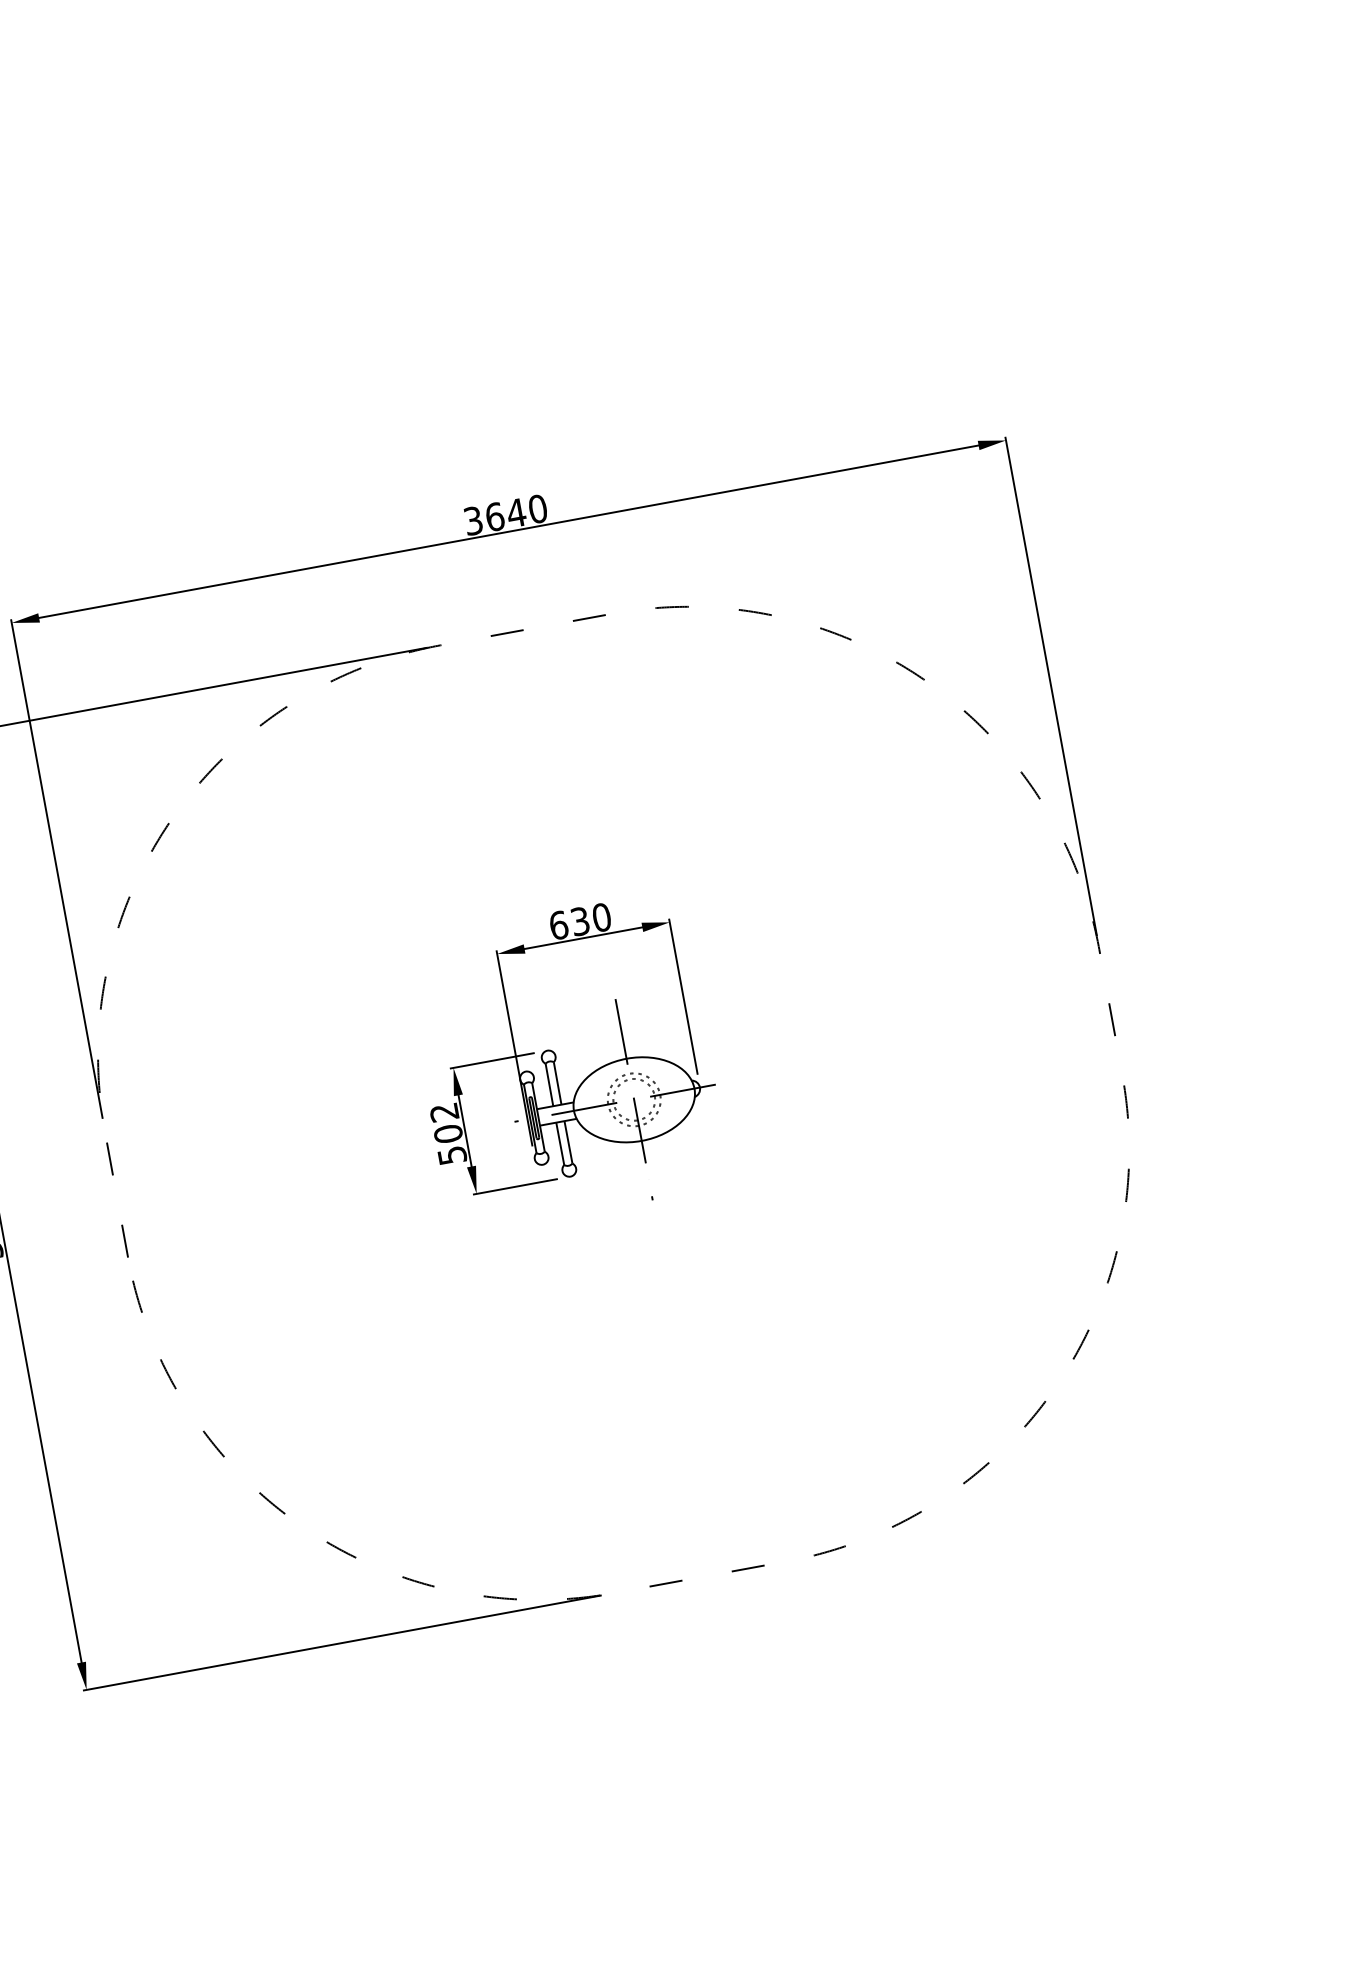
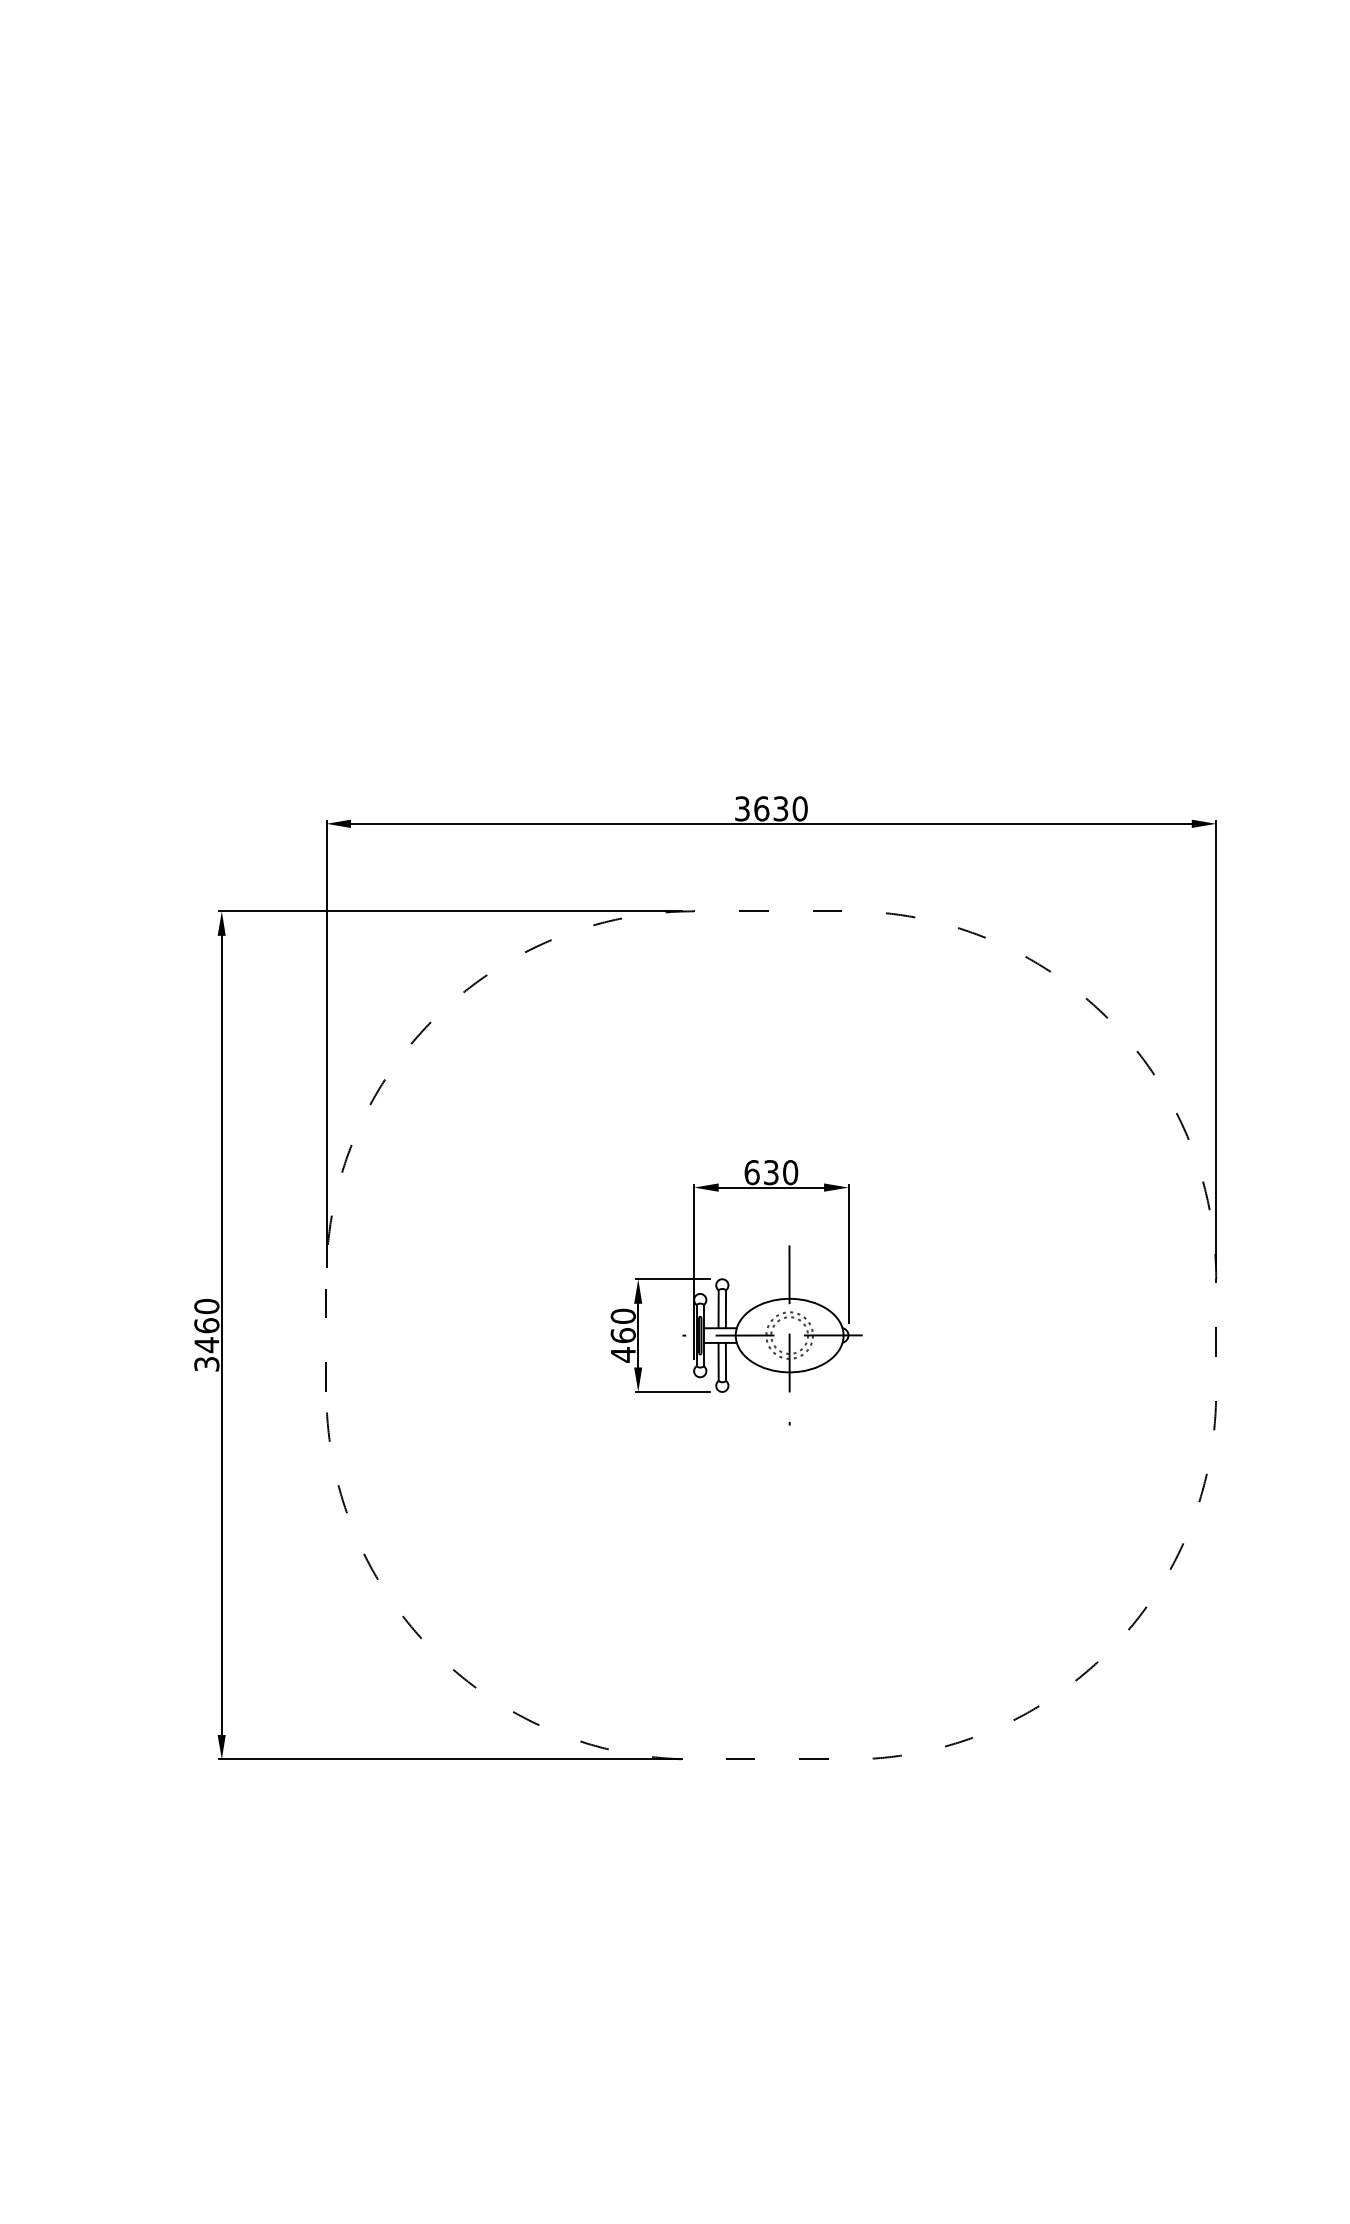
text: (515, 512) -> (780, 808), 3640 -> 3630
text: (447, 1134) -> (622, 1335), 502 -> 460

